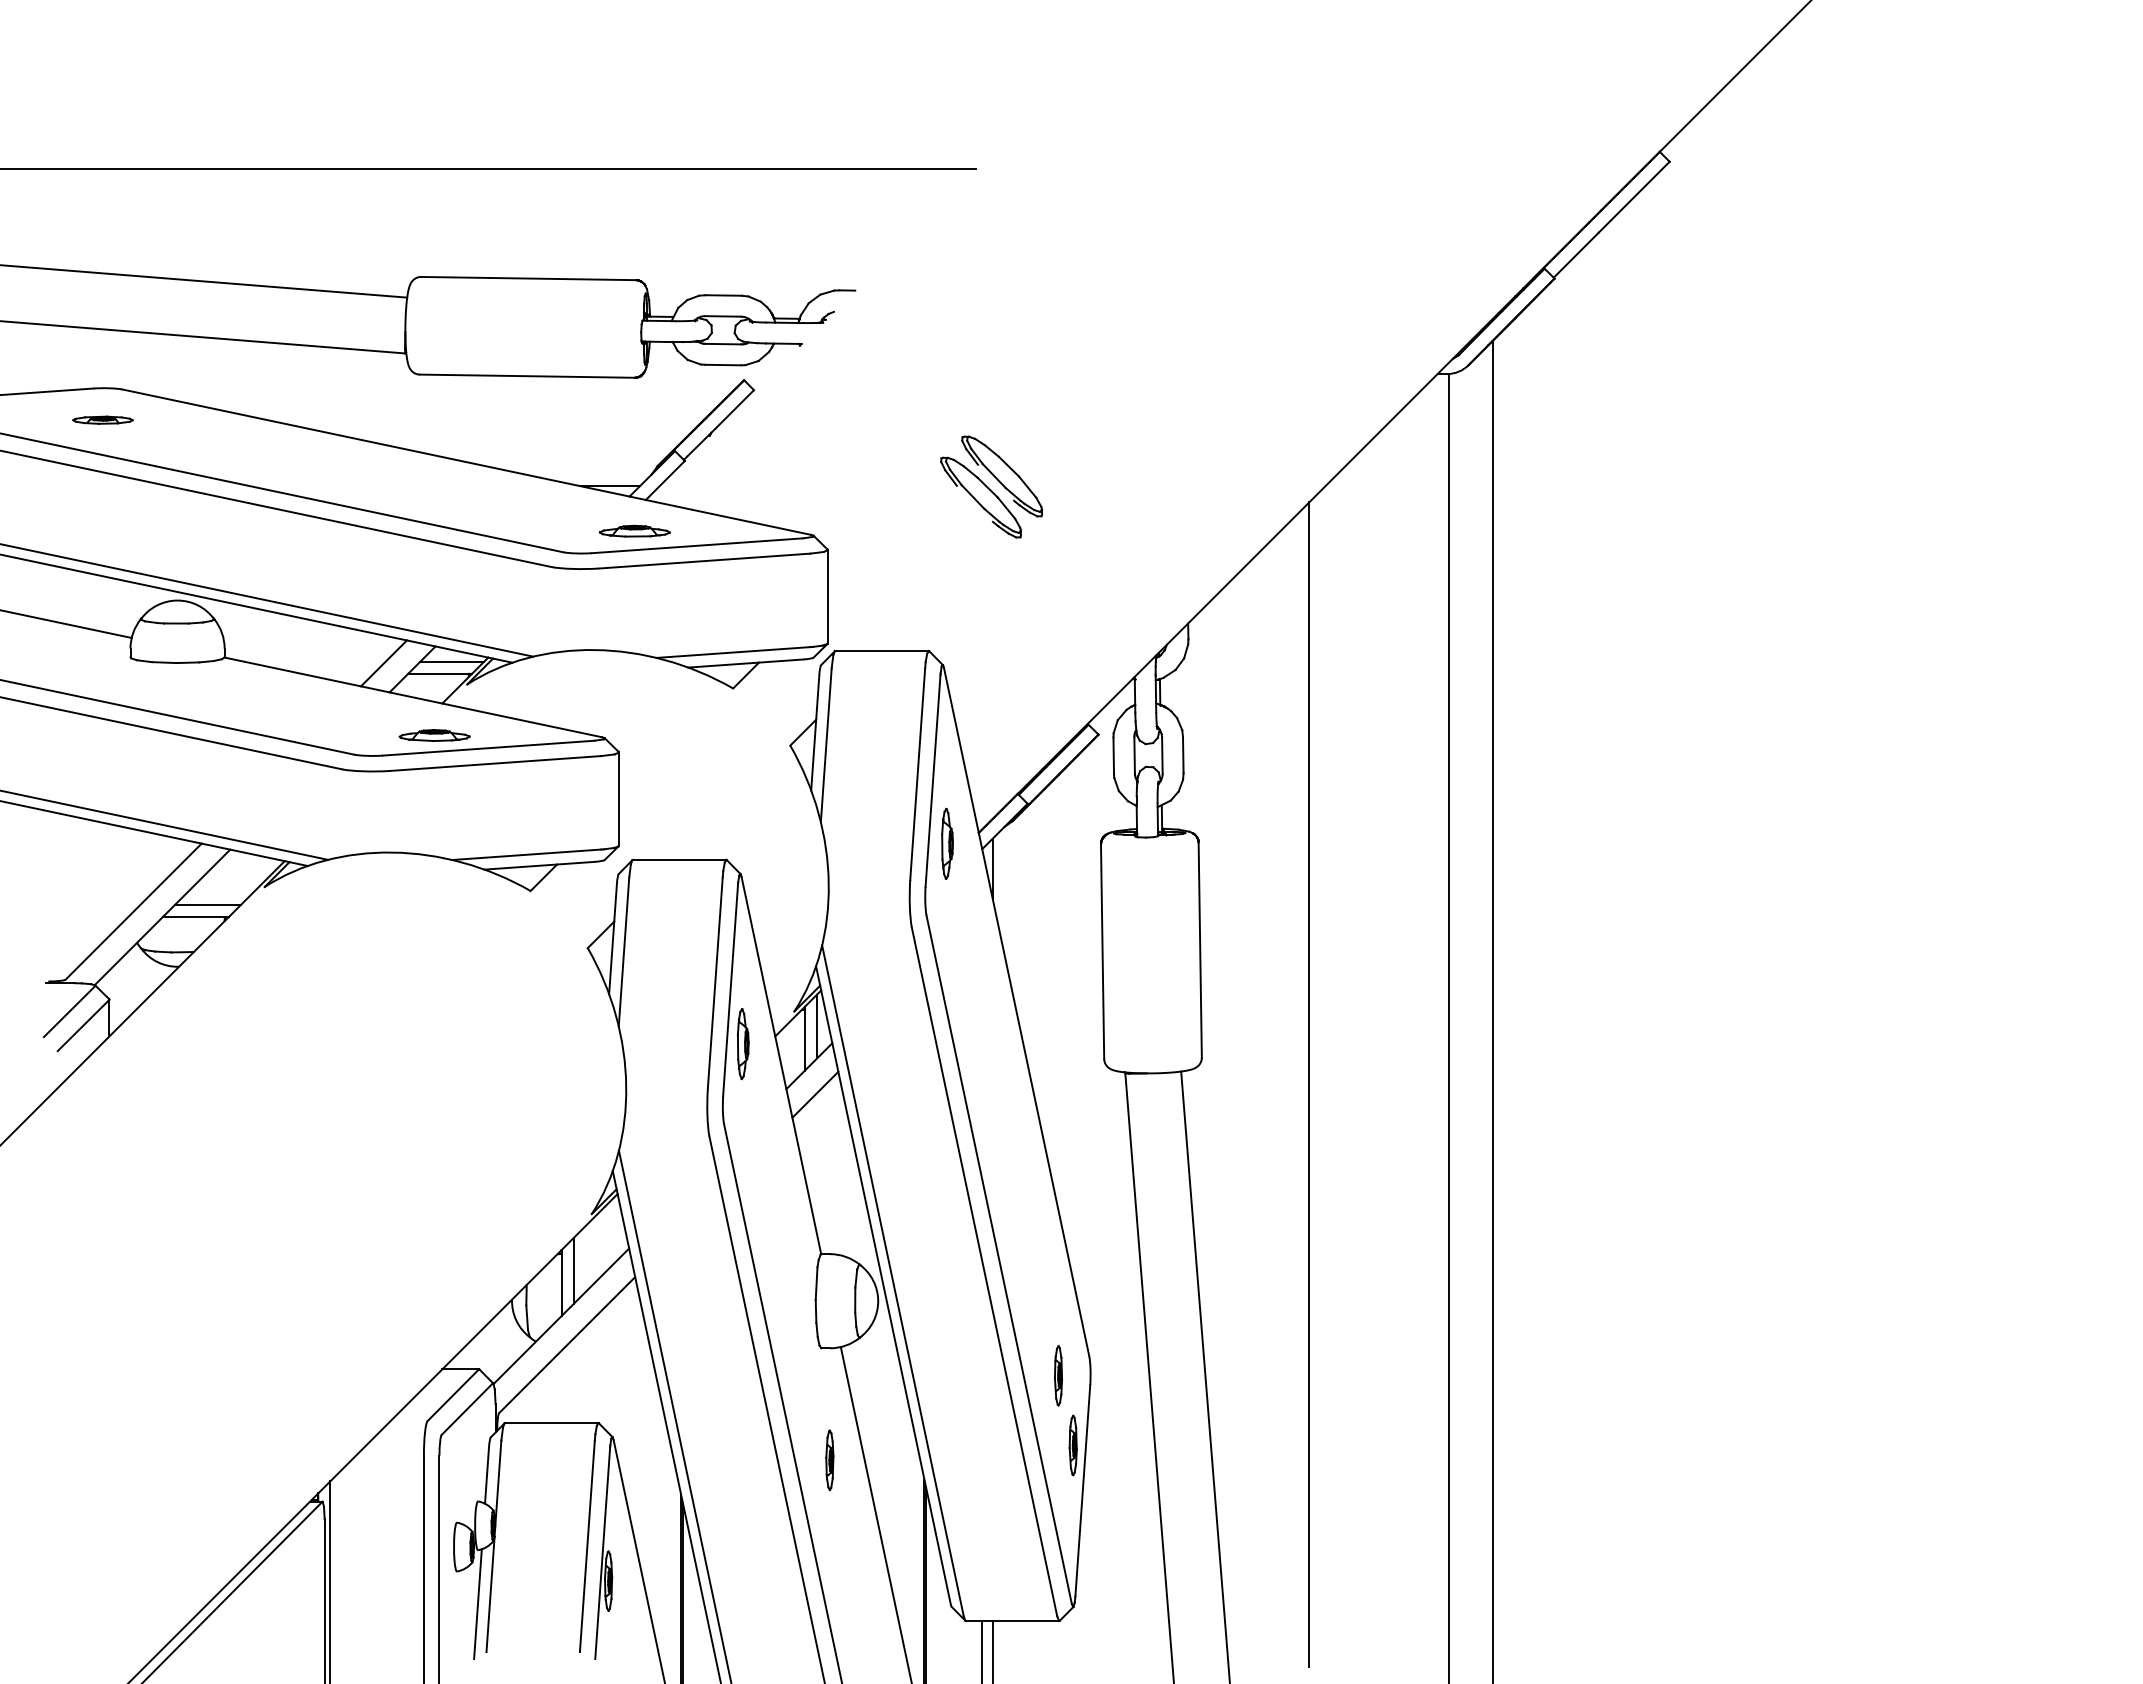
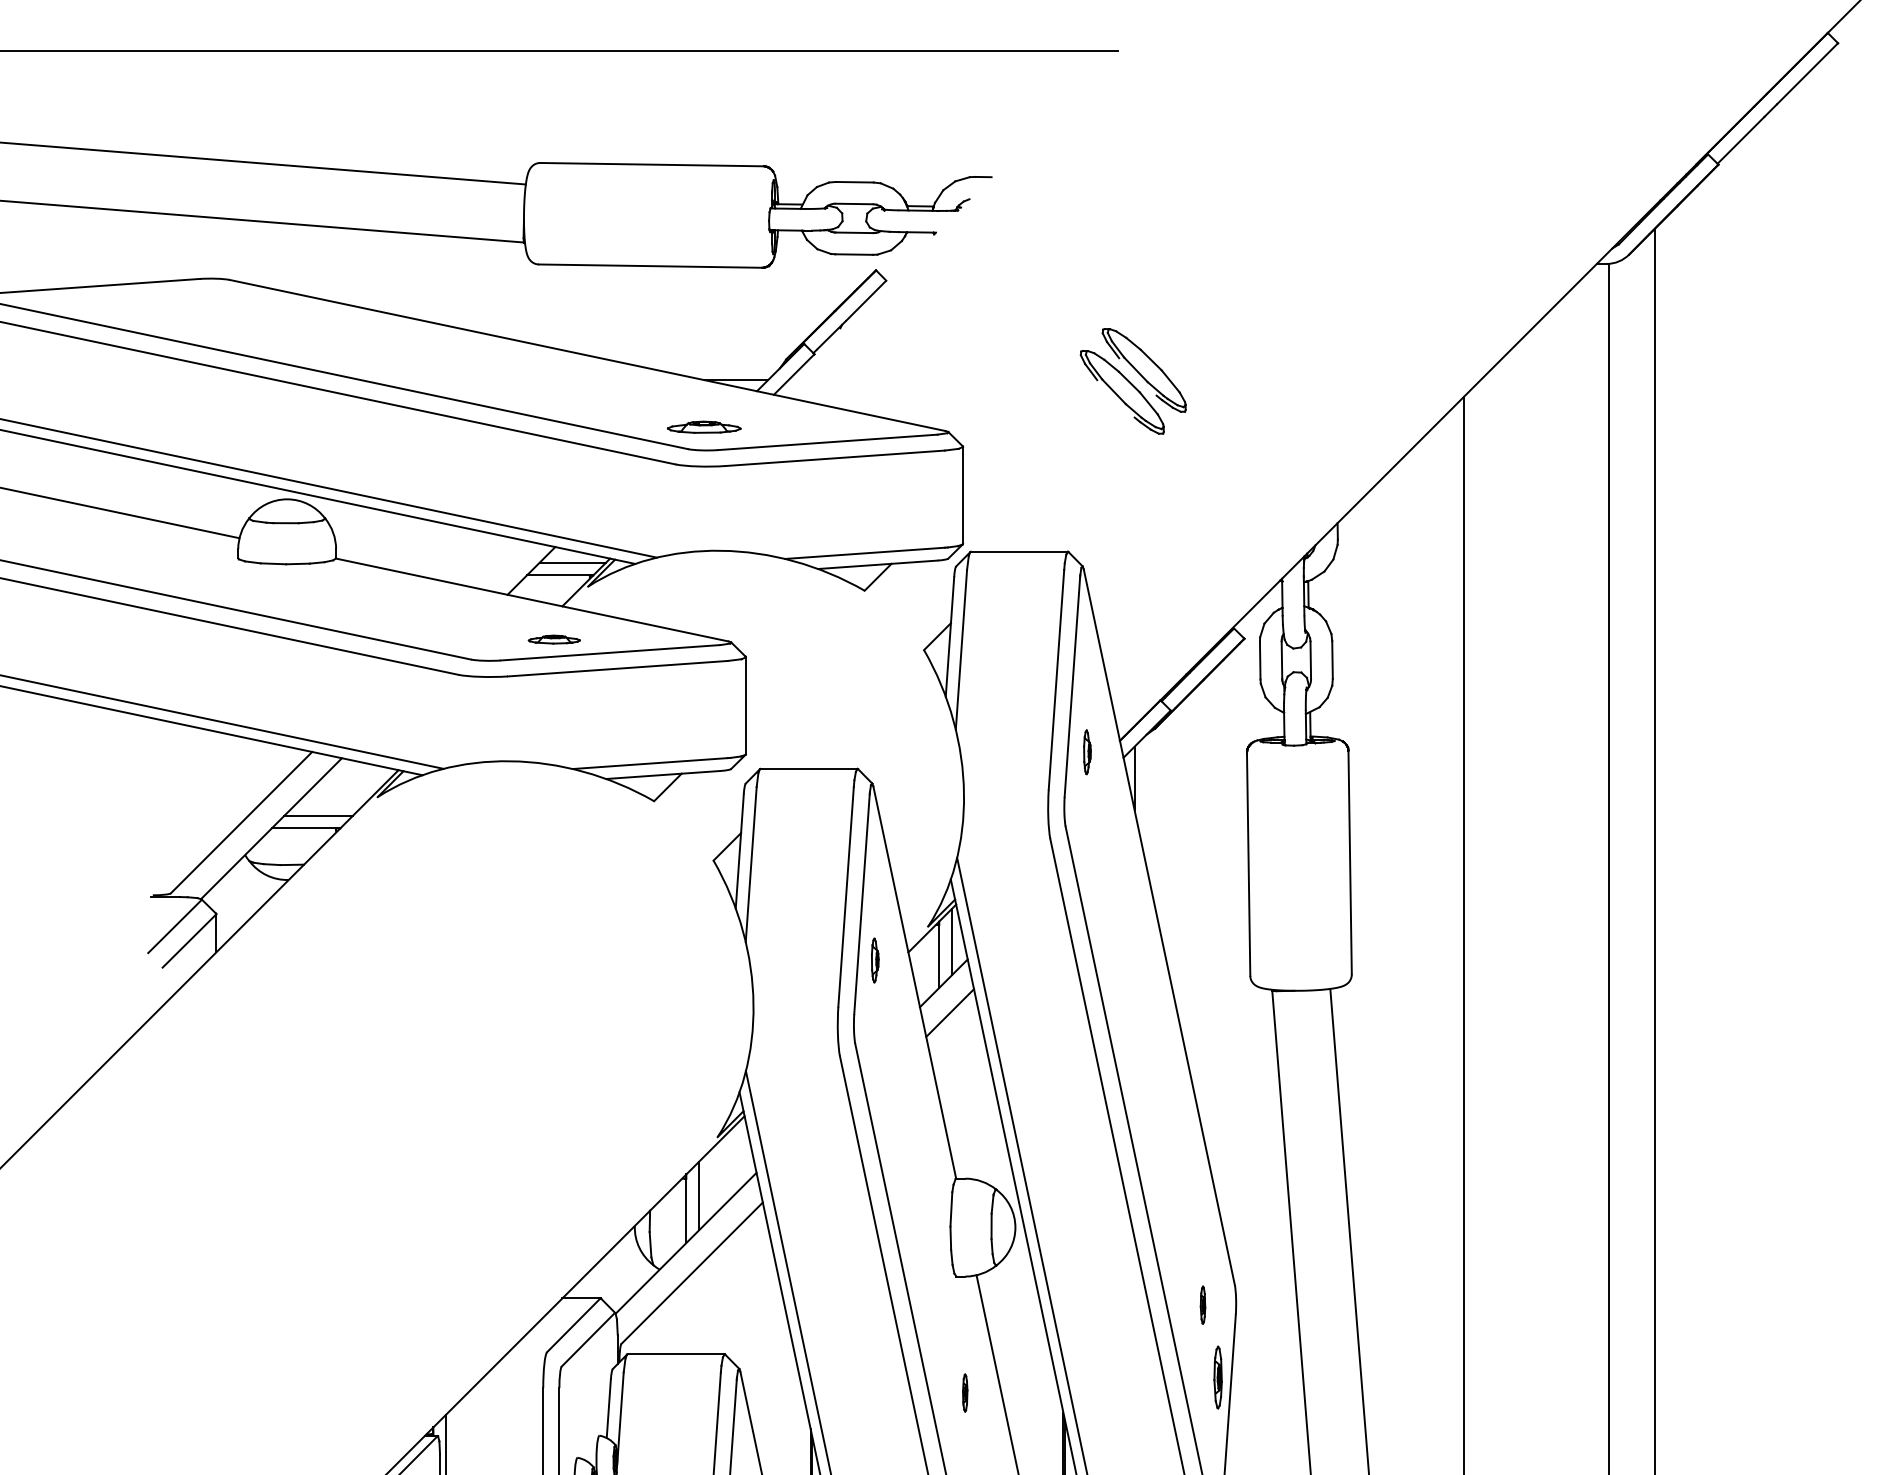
part: (102, 419) -> (209, 311), removed
part: (634, 530) -> (703, 426), moved
line: (383, 663) -> (501, 564), removed
part: (434, 735) -> (554, 639), size x0.7
part: (947, 843) -> (1087, 751), size x0.6
part: (743, 1044) -> (875, 960), size x0.6
part: (1058, 1375) -> (1202, 1304), size x0.6
part: (829, 1460) -> (964, 1393), size x0.6

